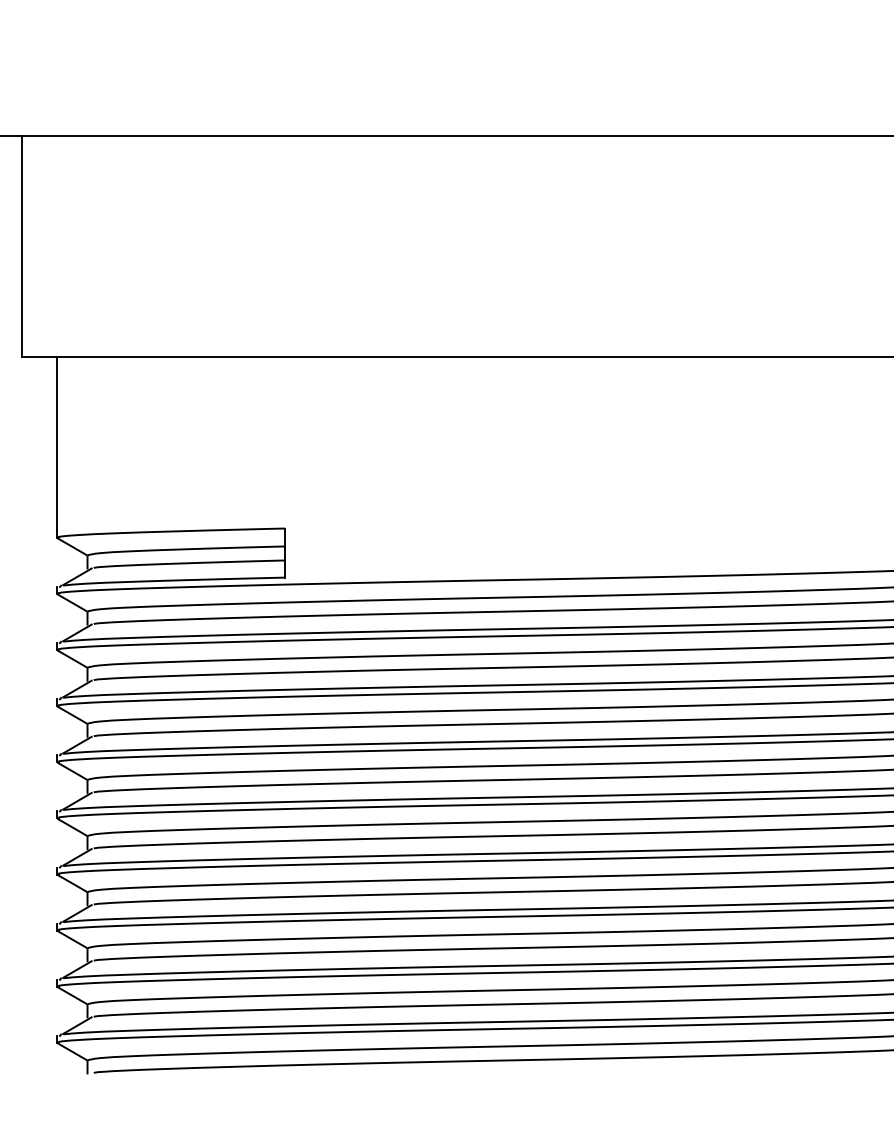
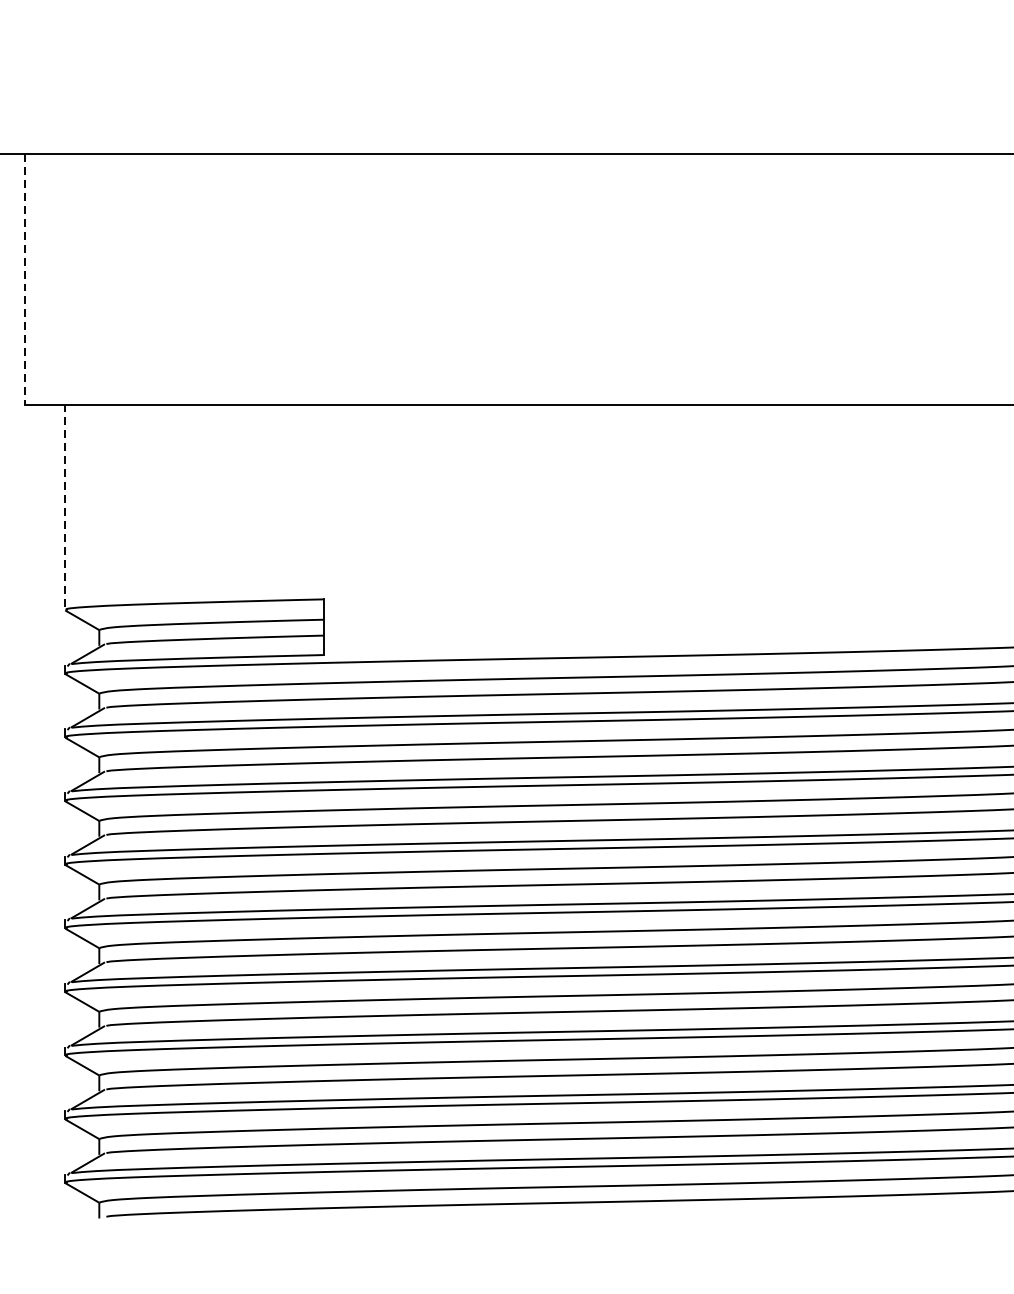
line: (21, 246) -> (24, 279), solid -> dashed
line: (57, 447) -> (65, 507), solid -> dashed

